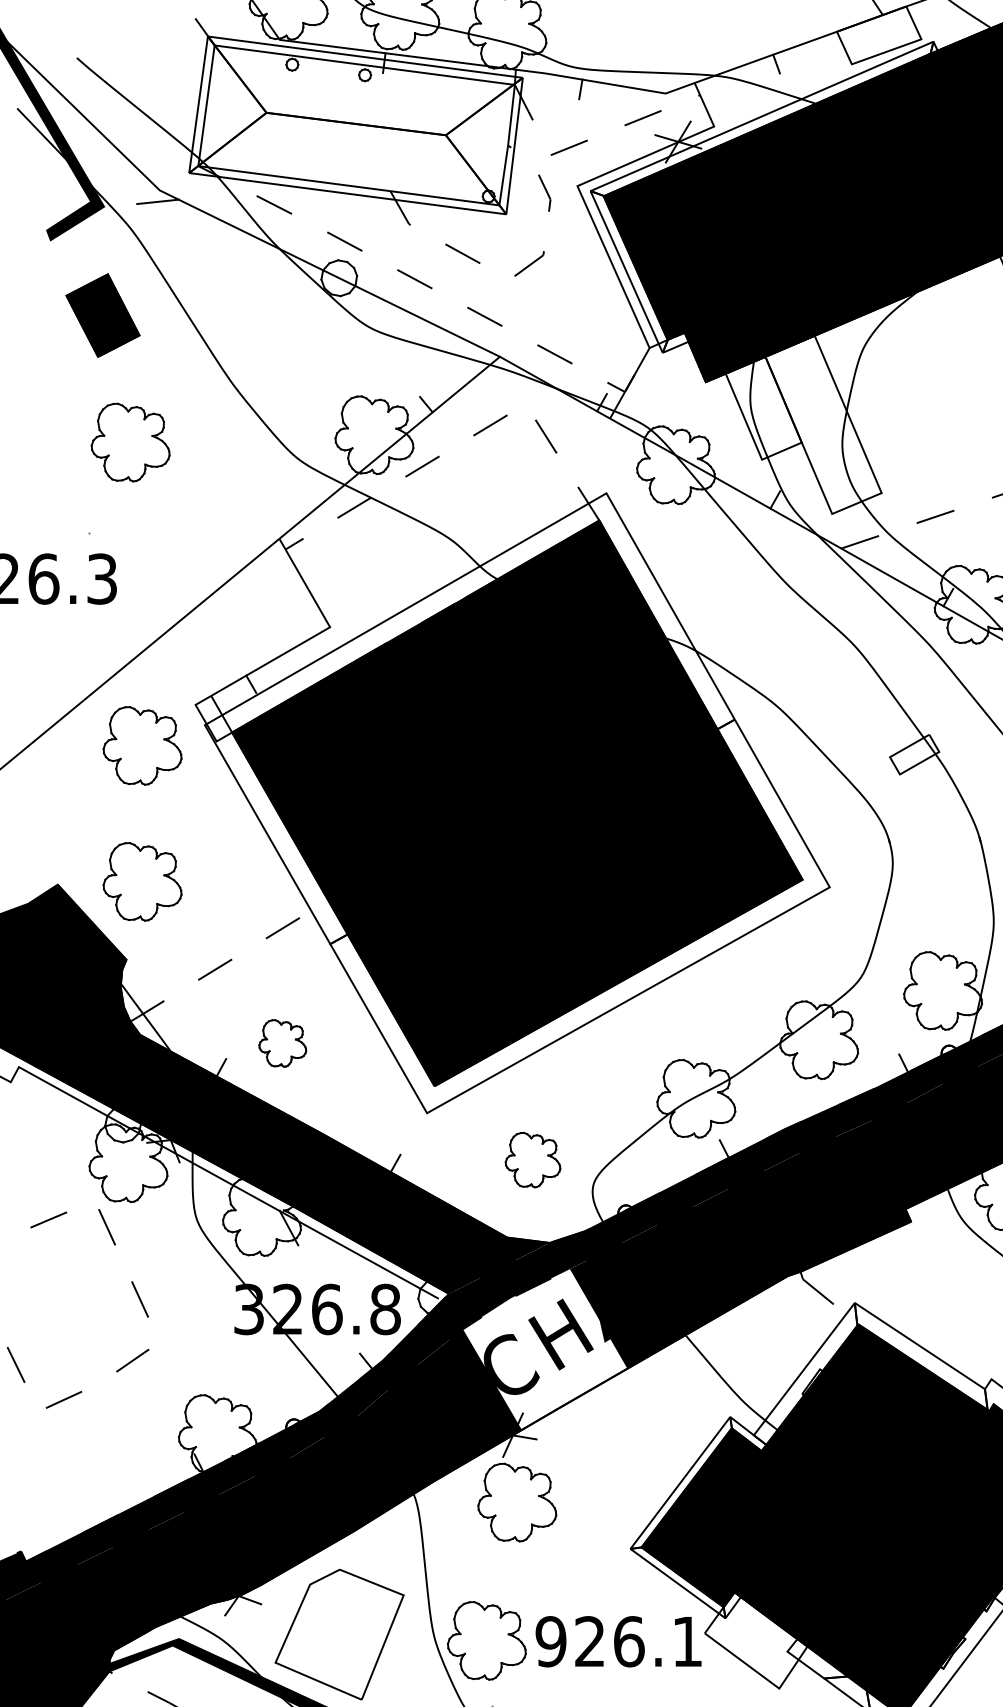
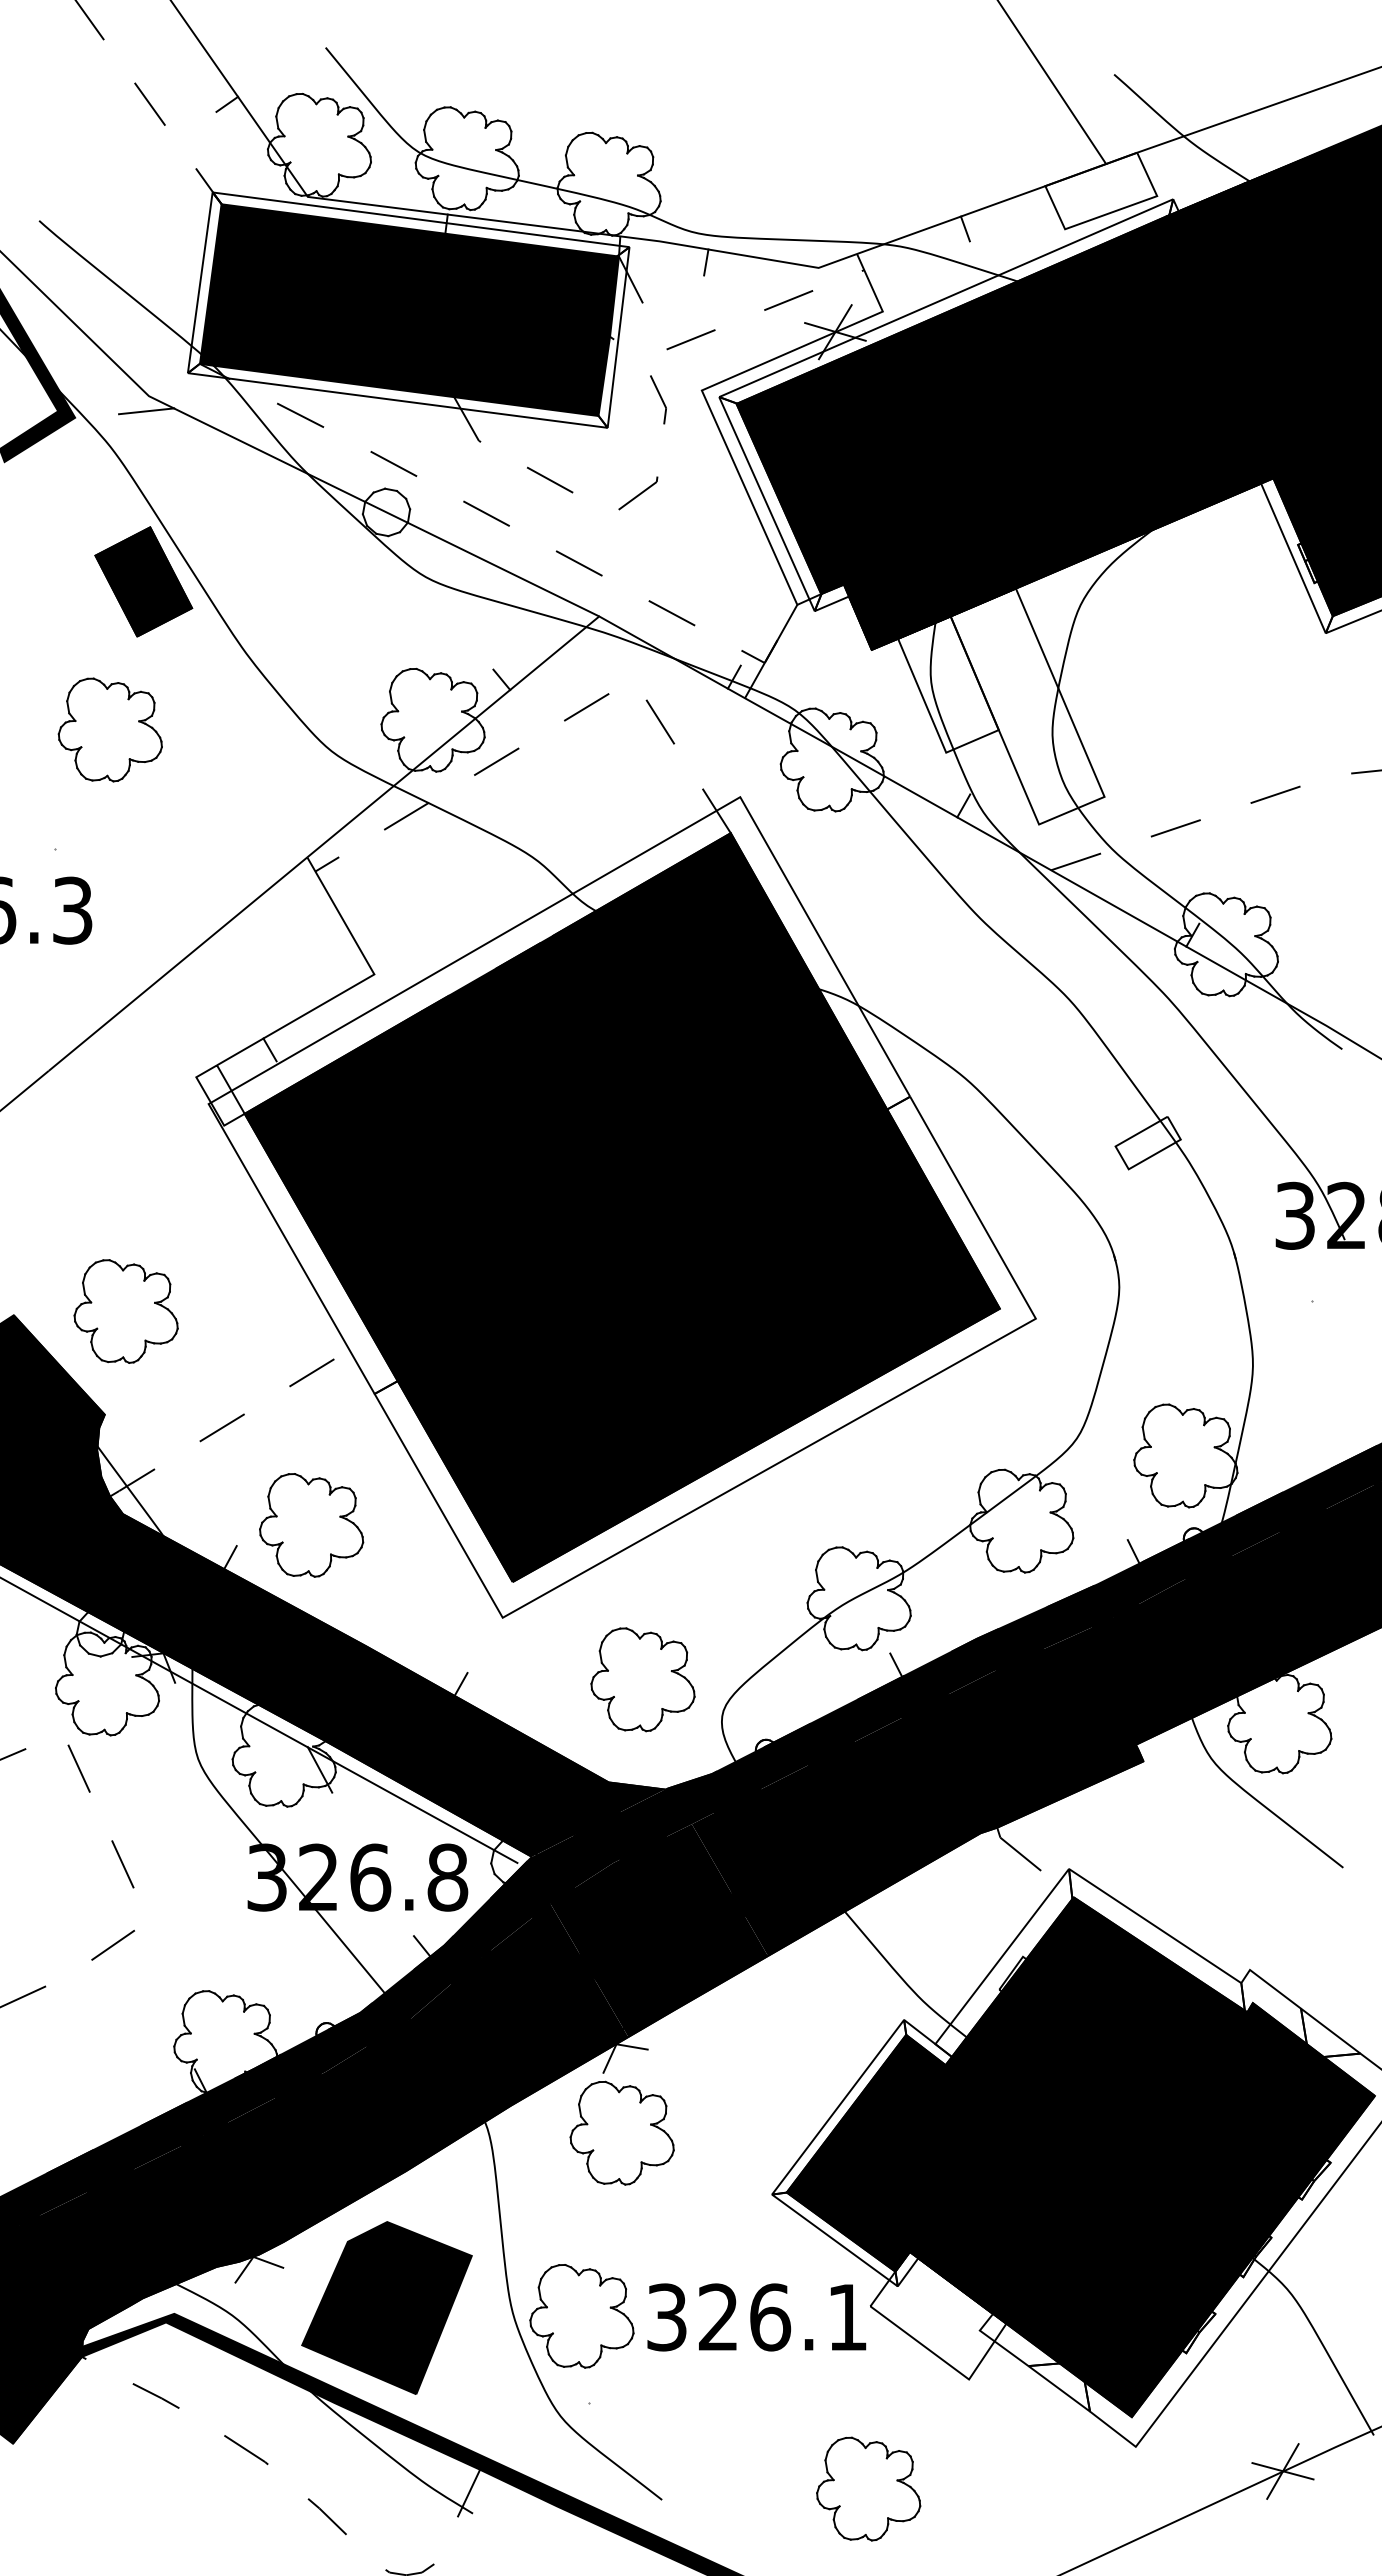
fill: (356, 125) -> (409, 310), added
part: (102, 315) -> (143, 581), moved
part: (142, 745) -> (125, 1131), removed
part: (282, 1043) -> (311, 1525), size x1.67
part: (532, 1159) -> (642, 1679), size x1.43
fill: (544, 1349) -> (658, 1930), added
fill: (339, 1634) -> (386, 2308), added
text: (550, 1641) -> (666, 2317), 926.1 -> 326.1

